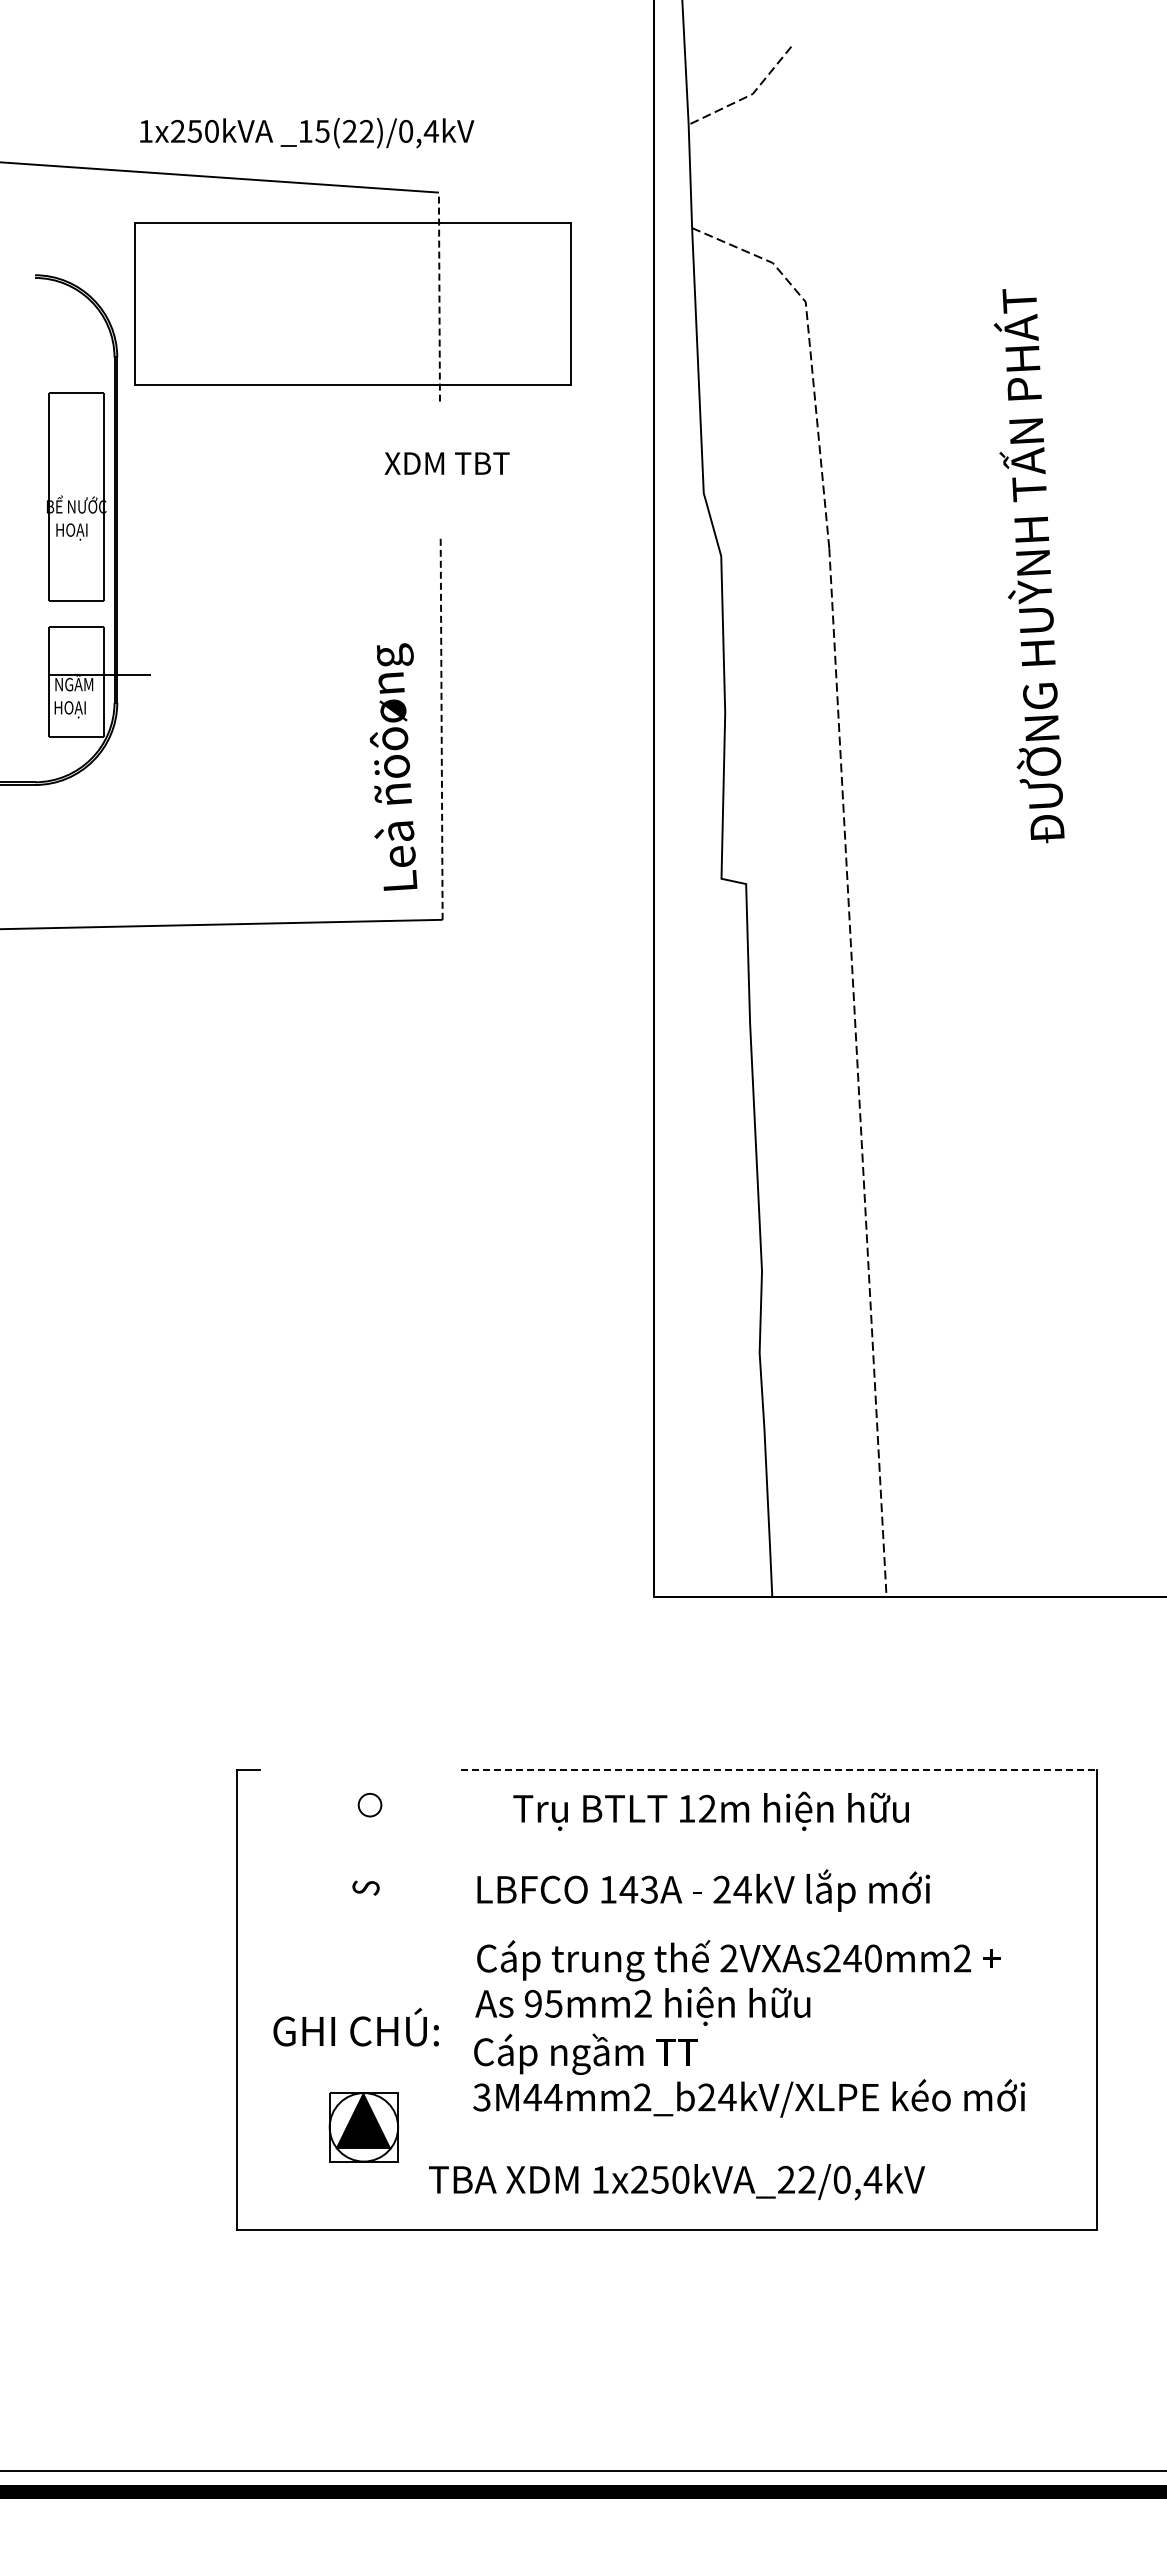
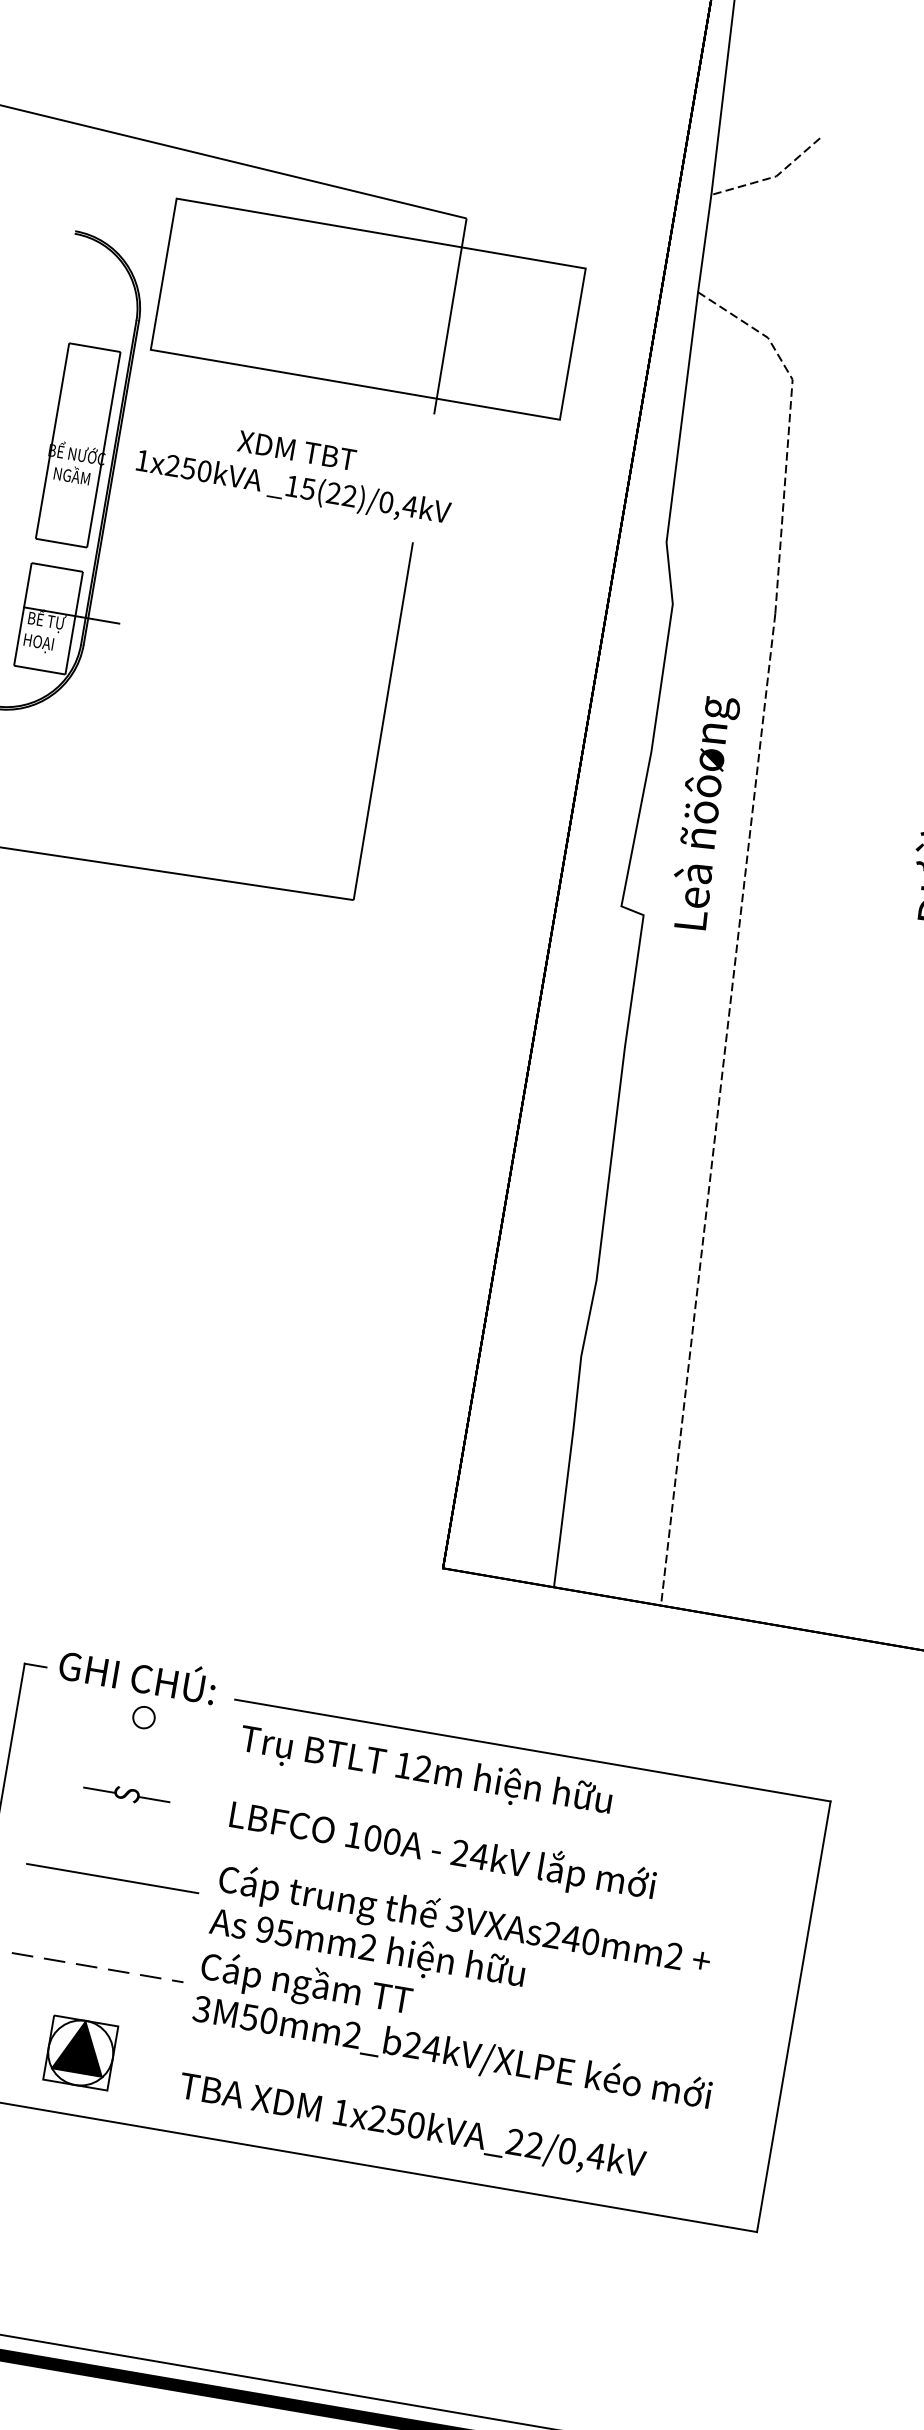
text: (307, 132) -> (293, 487), moved
line: (439, 297) -> (450, 316), dashed -> solid
text: (446, 463) -> (296, 450), moved
text: (75, 529) -> (72, 475), HOẠI -> NGẦM
text: (75, 684) -> (47, 620), NGẦM -> BỂ TỰ
line: (441, 728) -> (383, 720), dashed -> solid
text: (393, 766) -> (703, 812), moved
line: (779, 1770) -> (532, 1750), dashed -> solid
text: (710, 1810) -> (425, 1770), moved
line: (336, 1888) -> (99, 1790), added
line: (395, 1888) -> (154, 1799), added
text: (638, 1889) -> (381, 1839), 143A -> 100A
text: (728, 1958) -> (455, 1918), 2VXAs240mm2 -> 3VXAs240mm2
line: (365, 1977) -> (112, 1878), added
text: (355, 2026) -> (137, 1673), moved
line: (365, 2072) -> (96, 1967), added
text: (542, 2097) -> (258, 2019), 3M44mm2_b24kV/XLPE -> 3M50mm2_b24kV/XLPE
part: (363, 2127) -> (80, 2053), moved
text: (676, 2182) -> (411, 2127), moved

